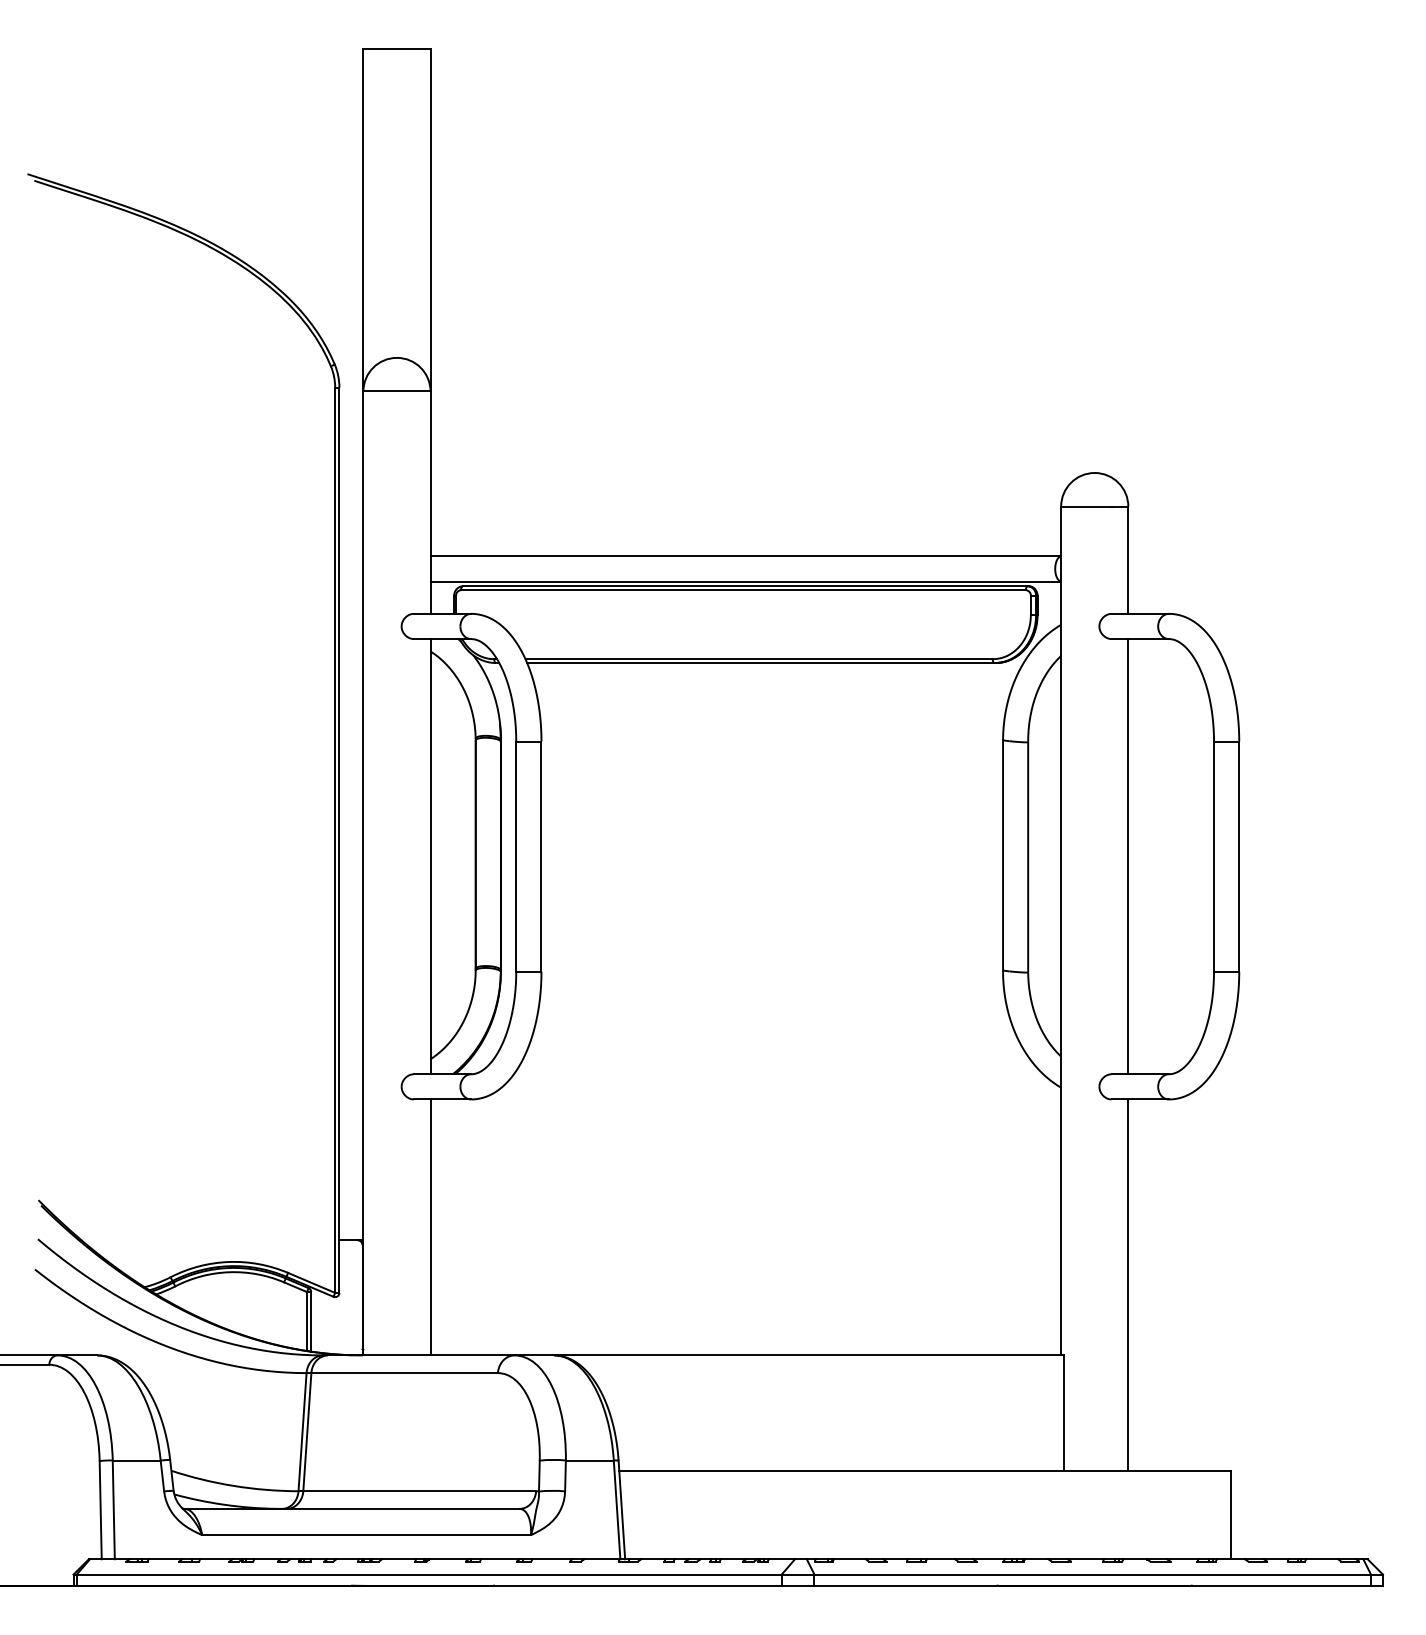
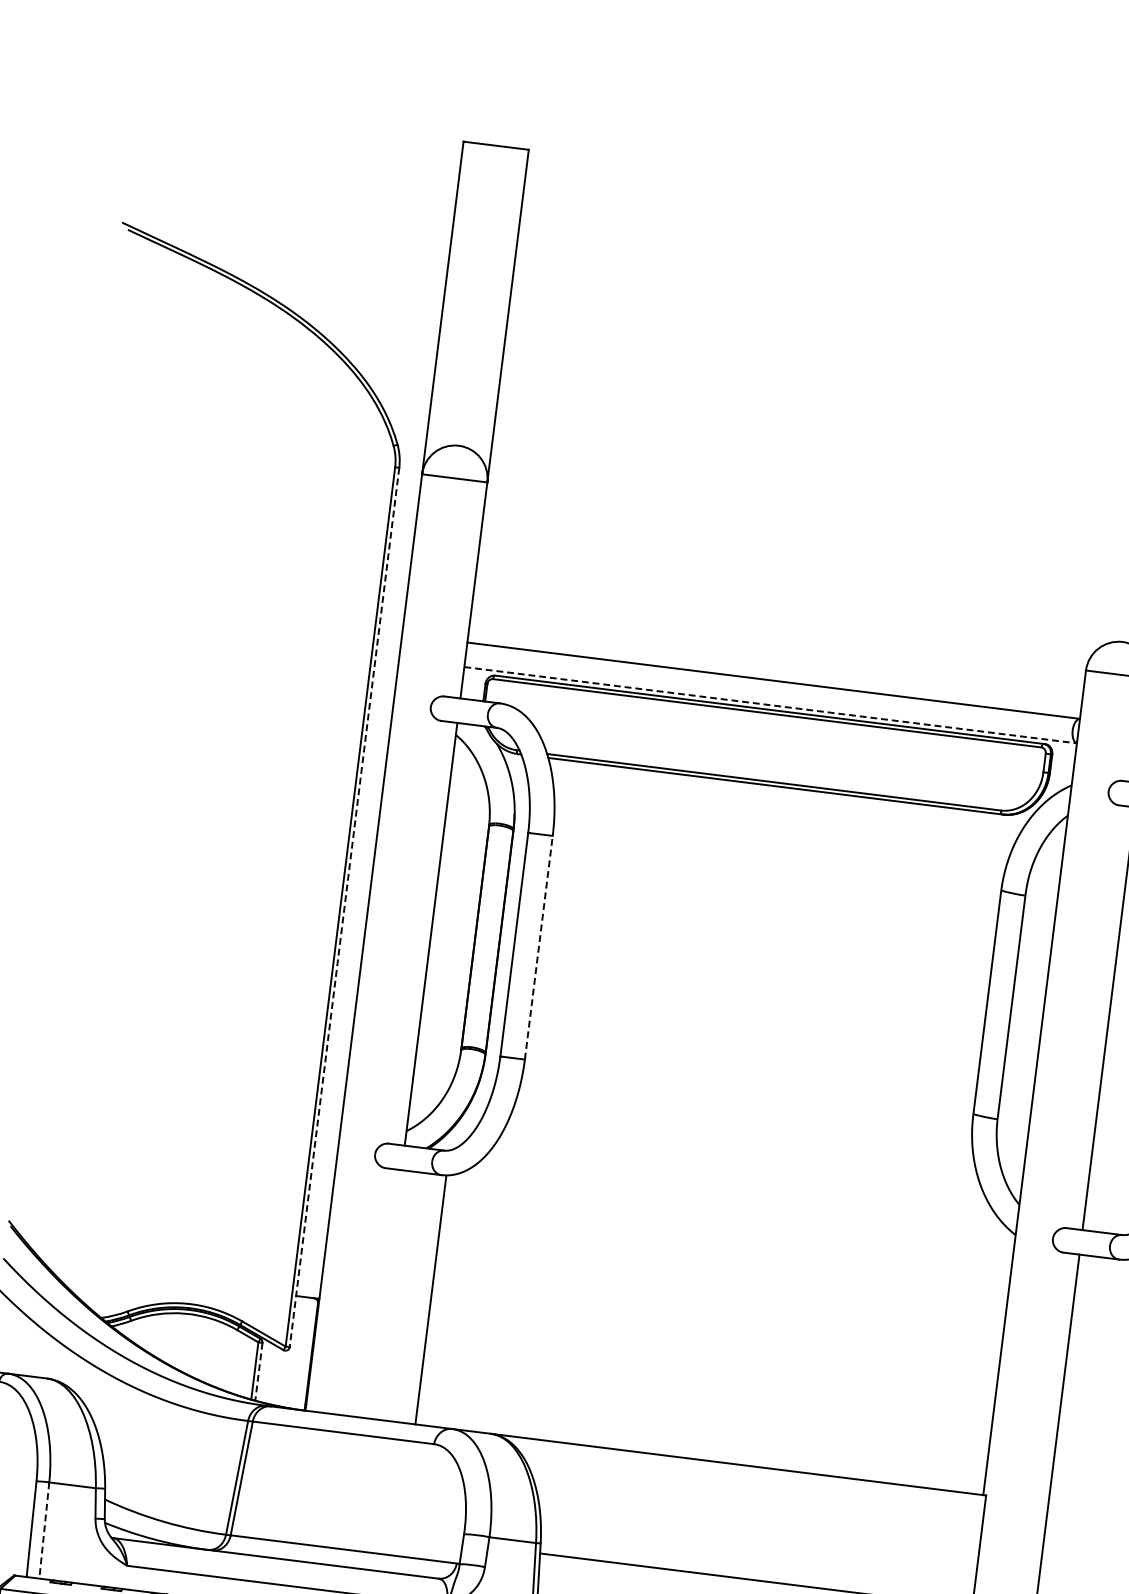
line: (746, 581) -> (771, 705), solid -> dashed
line: (339, 840) -> (344, 907), solid -> dashed
line: (541, 856) -> (538, 947), solid -> dashed
line: (430, 1227) -> (430, 1300), moved
line: (311, 1321) -> (259, 1371), solid -> dashed
line: (113, 1510) -> (43, 1531), solid -> dashed

